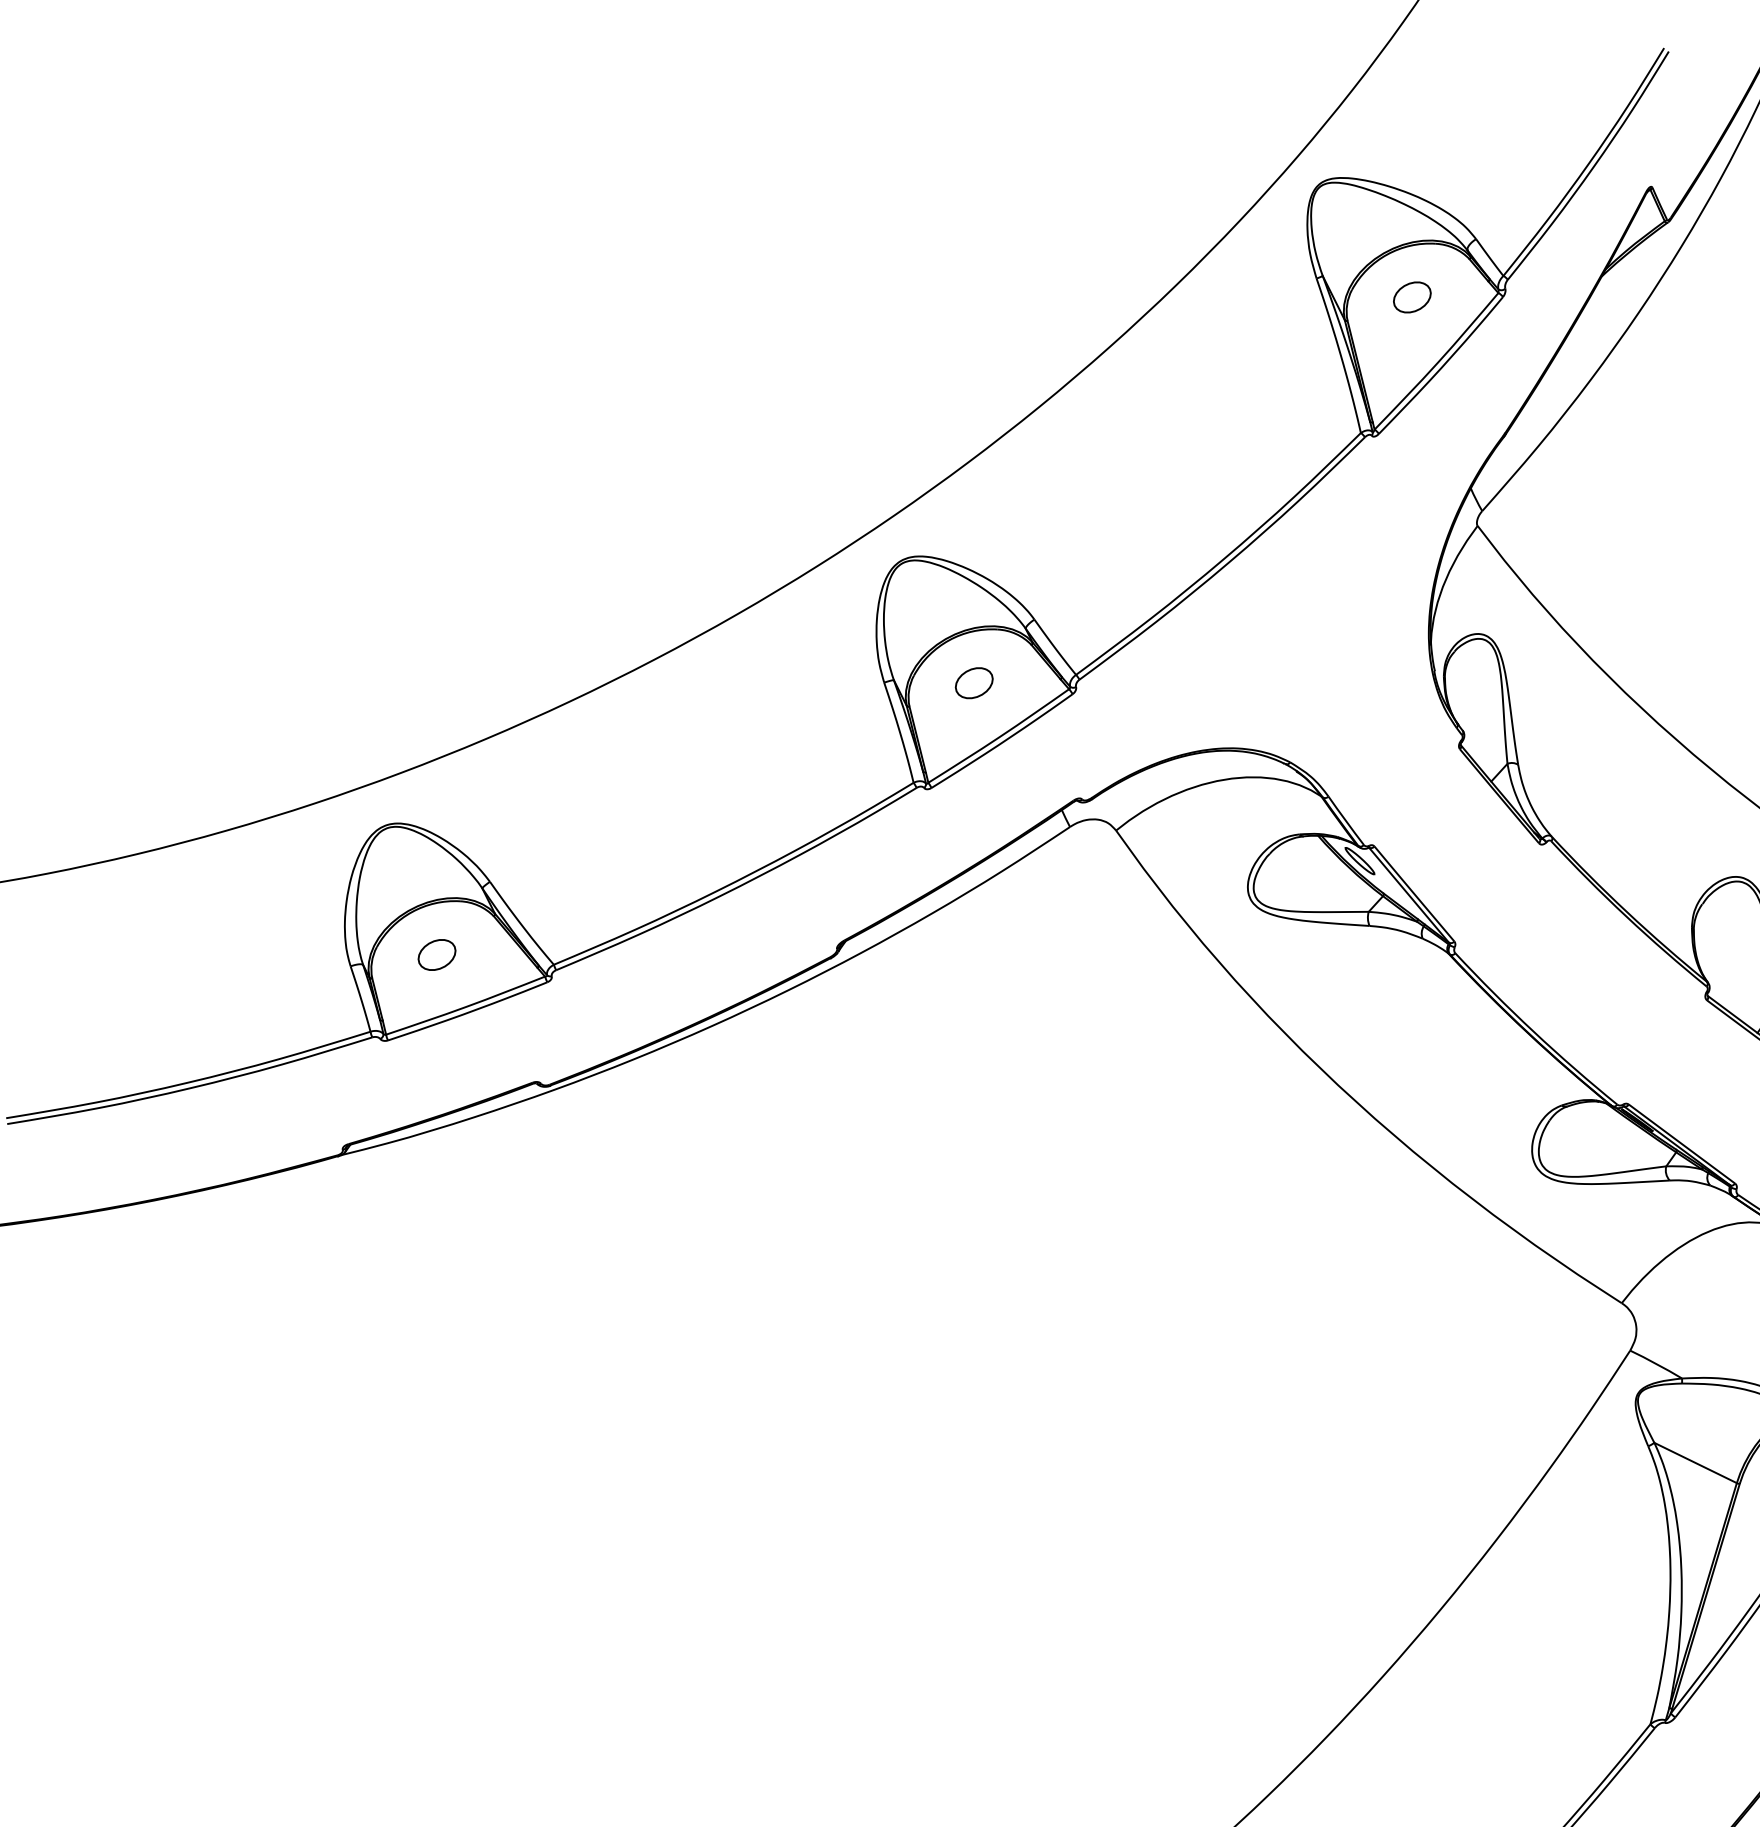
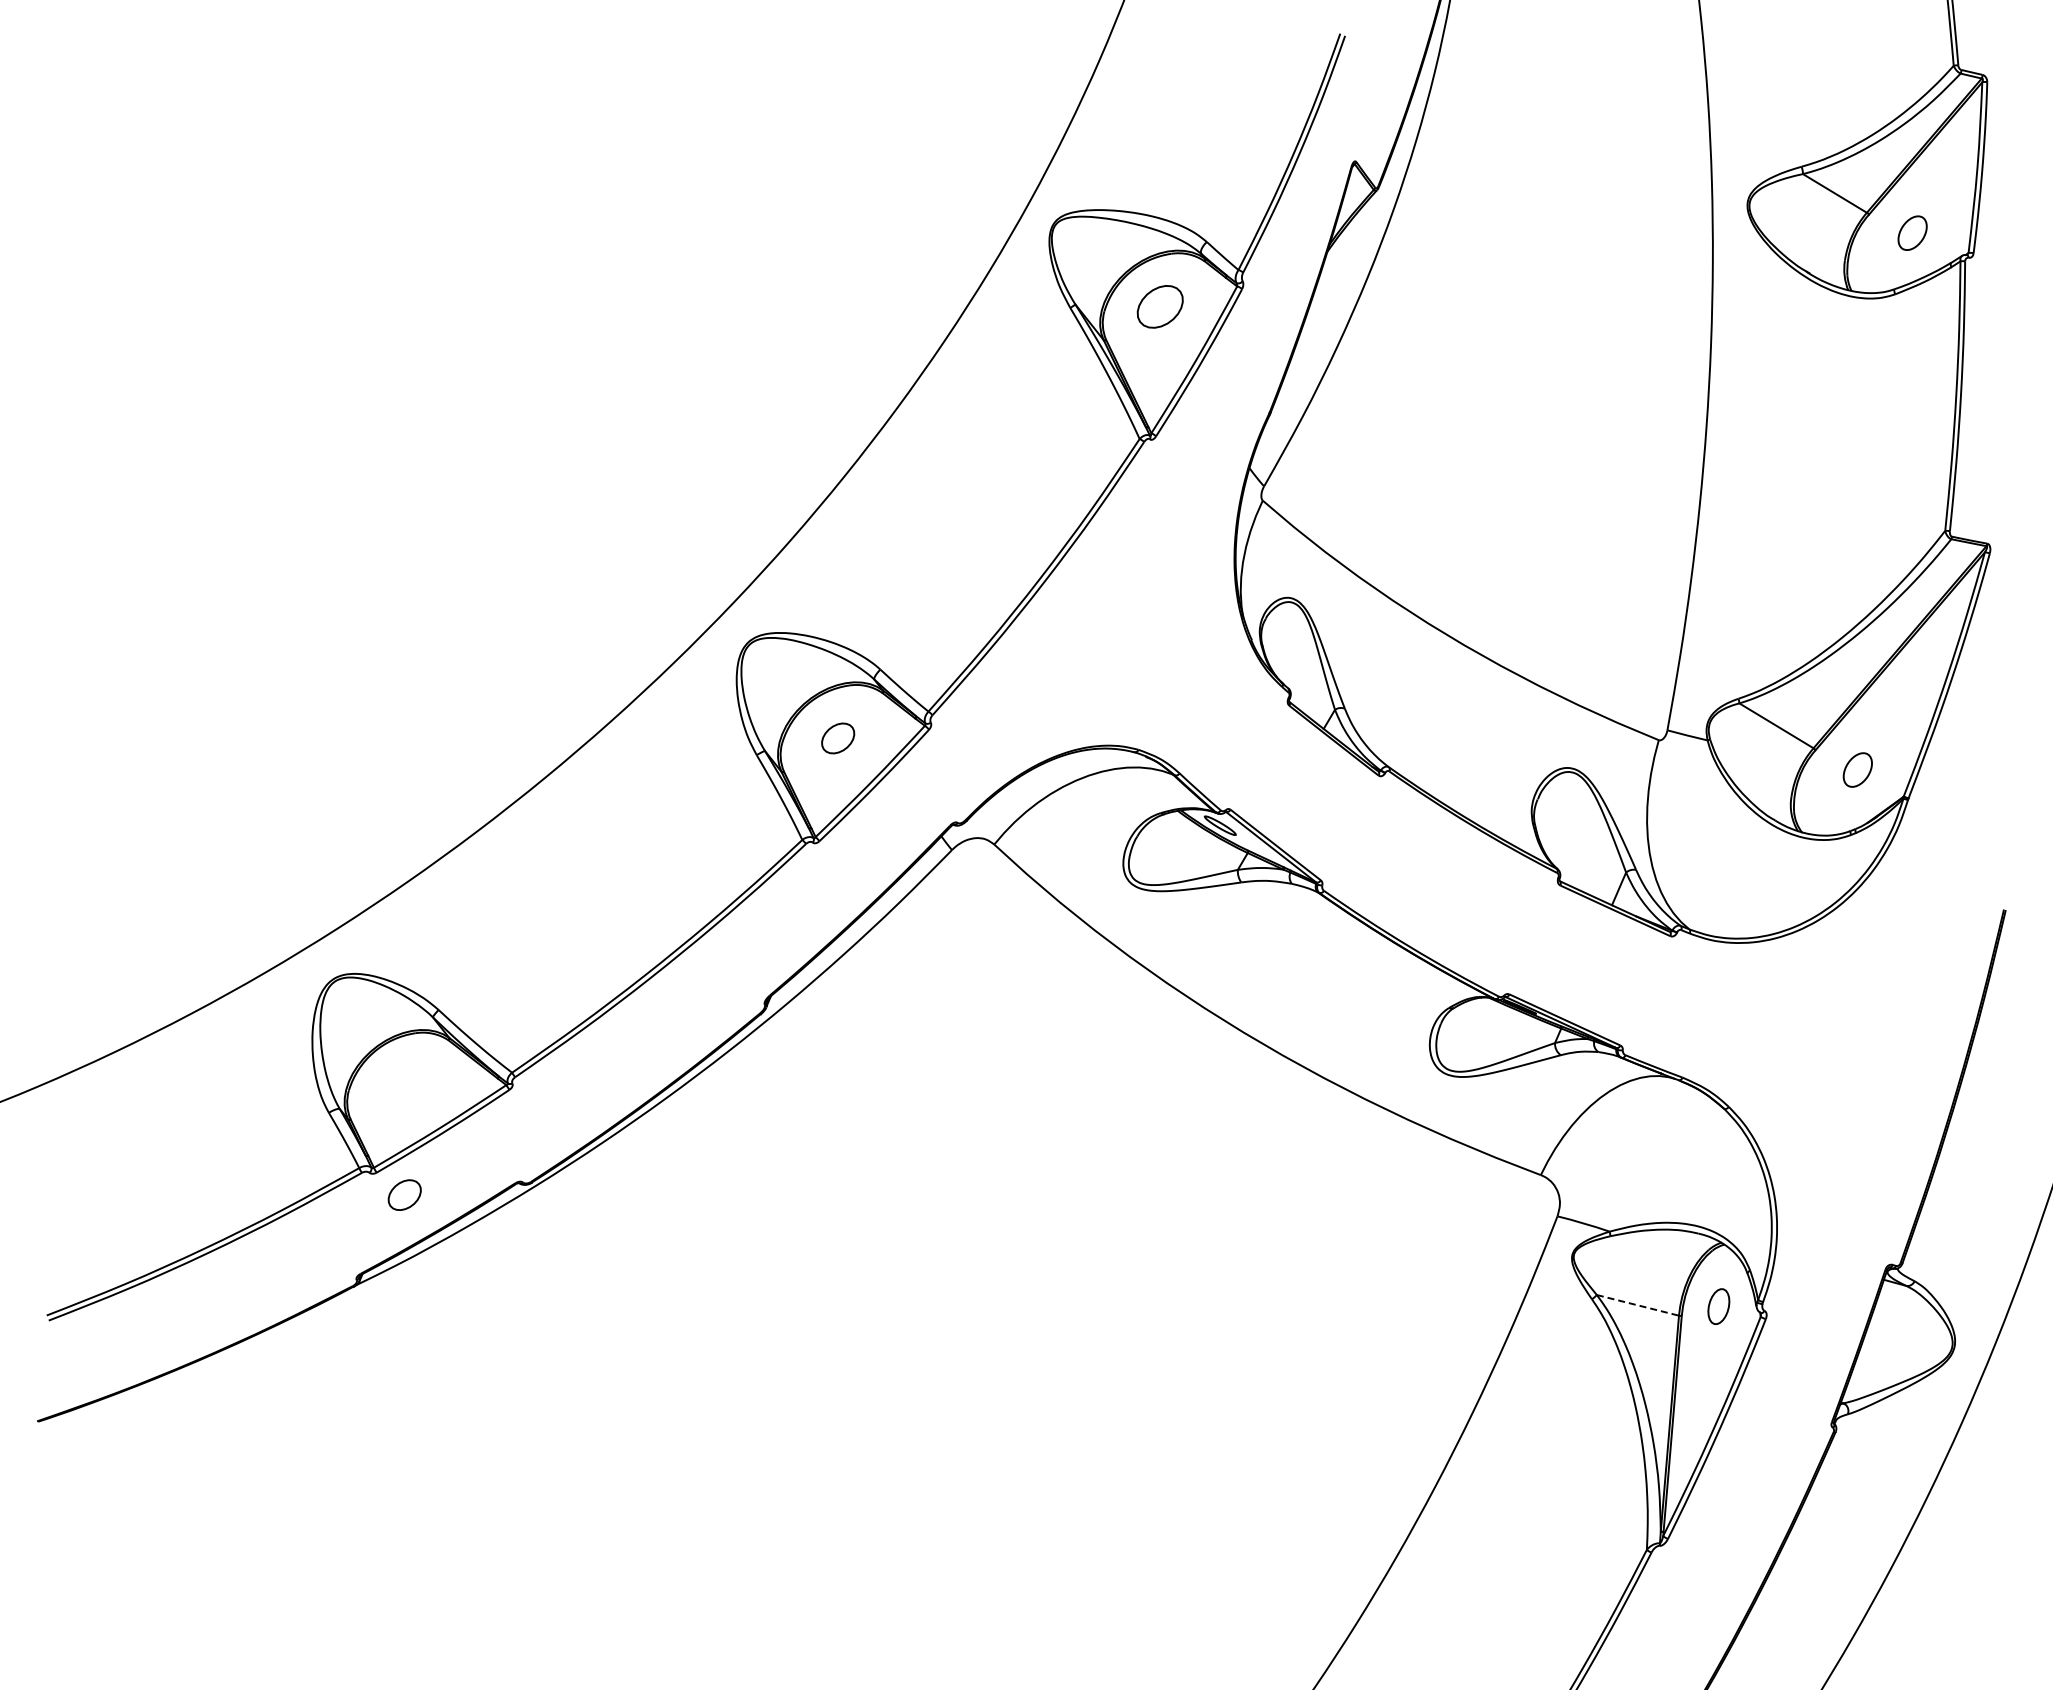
part: (1412, 297) -> (1160, 306), size x1.4
part: (436, 954) -> (404, 1194), moved
line: (1696, 1463) -> (1638, 1305), solid -> dashed

